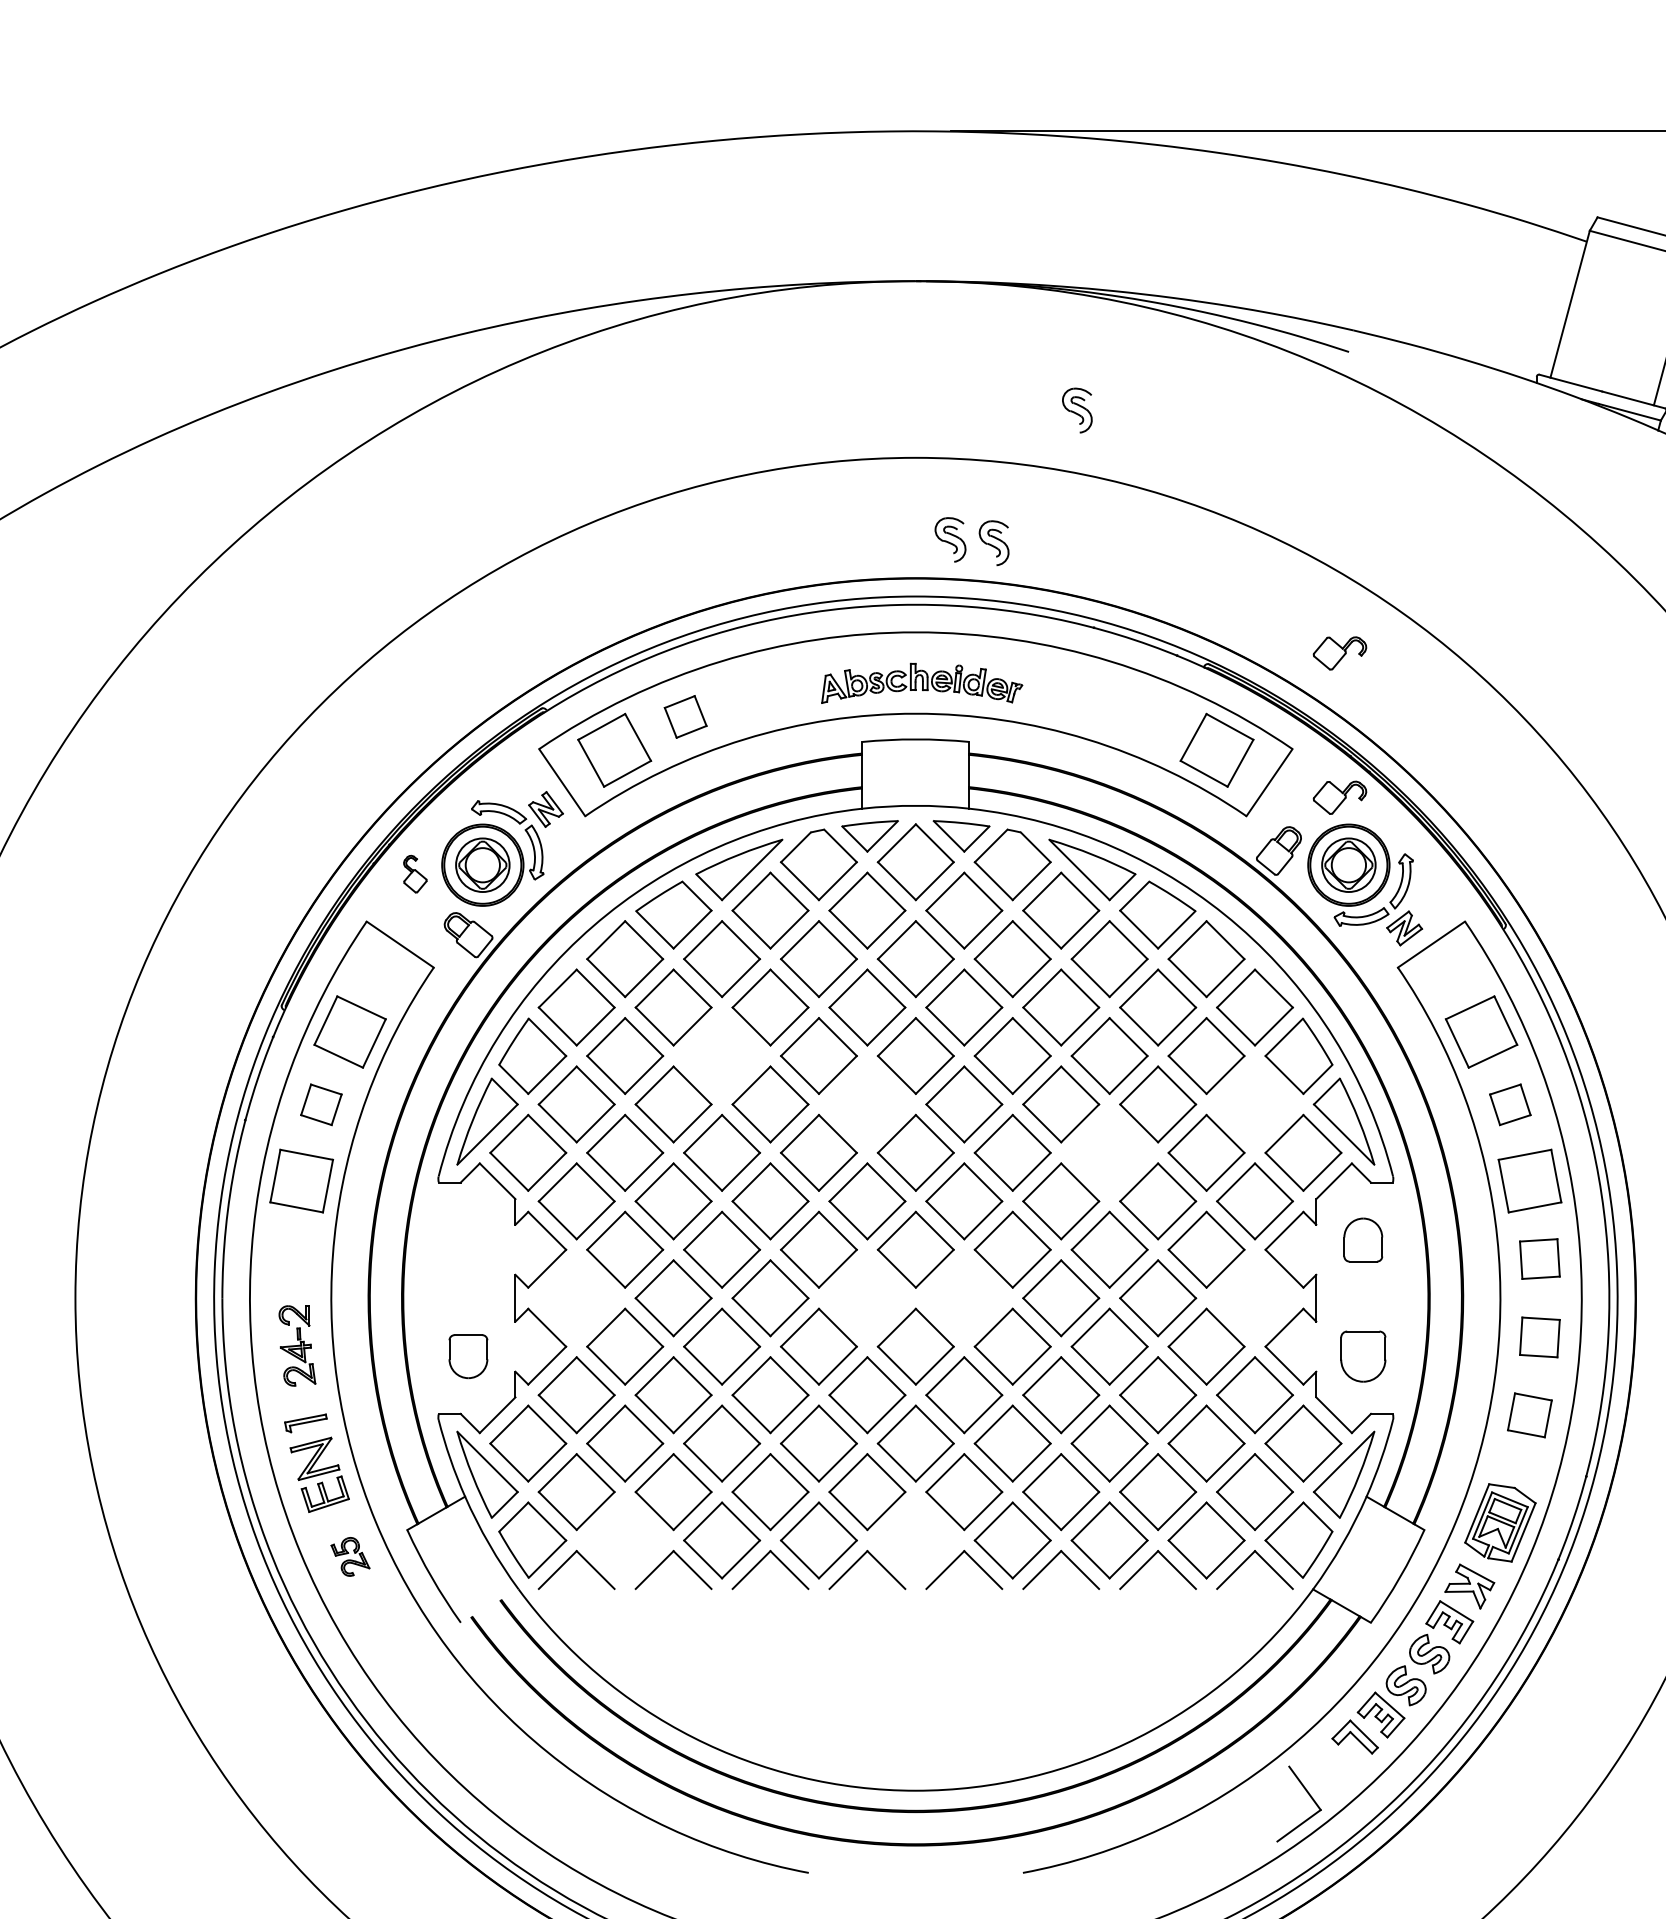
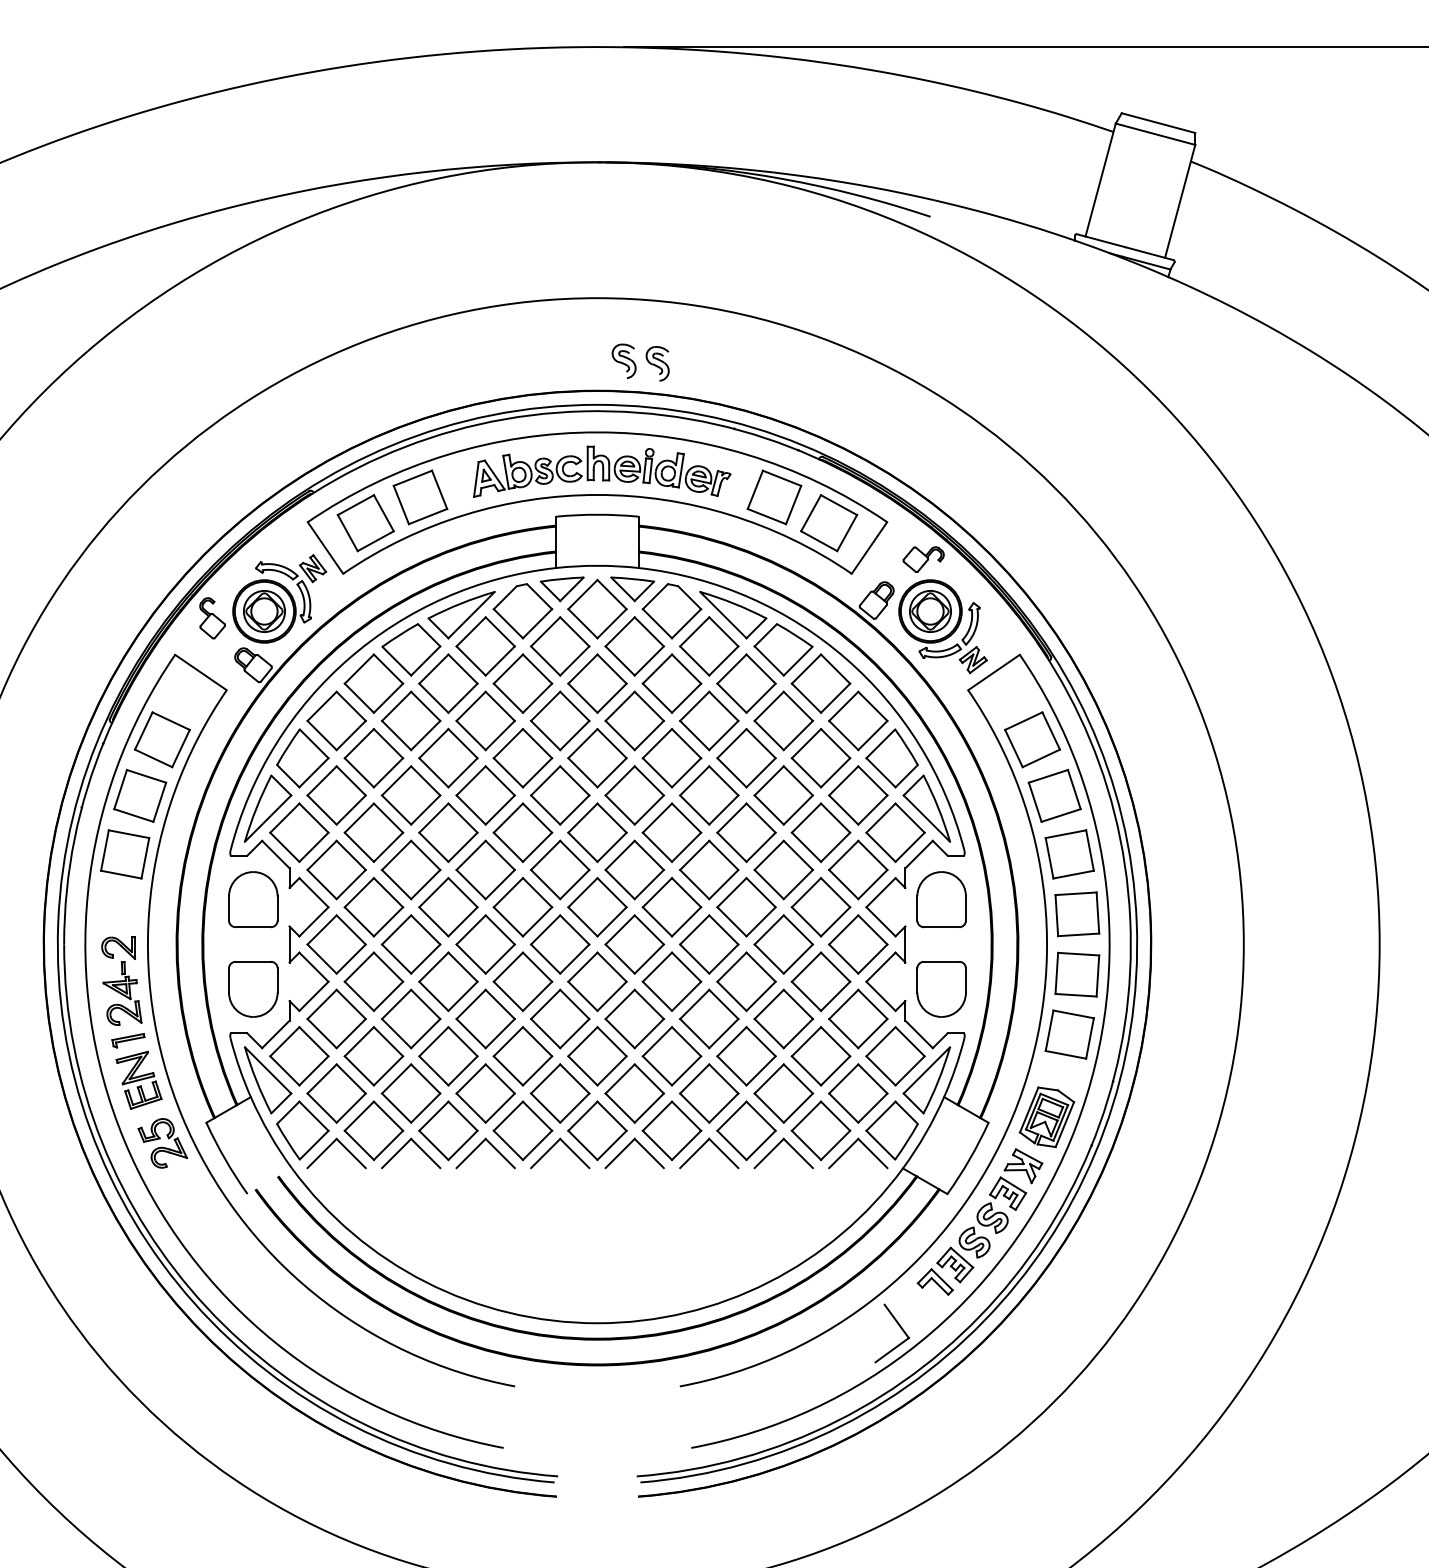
part: (1077, 410) -> (721, 261), removed
part: (1339, 653) -> (923, 448), removed
part: (922, 683) -> (602, 471), size x1.67
part: (685, 717) -> (420, 497), size x1.67
part: (1146, 717) -> (774, 497), added
part: (415, 874) -> (212, 618), size x1.43
part: (722, 1055) -> (448, 757), added
part: (321, 1104) -> (140, 795), size x1.67
part: (867, 1104) -> (560, 795), added
part: (1255, 1104) -> (858, 795), added
part: (1510, 1104) -> (1054, 795), size x1.67
part: (1109, 1152) -> (746, 832), added
part: (468, 1239) -> (253, 899), added
part: (1363, 1239) -> (941, 899), size x1.67
part: (1540, 1259) -> (1077, 914), size x1.43
part: (576, 1298) -> (336, 944), added
part: (867, 1298) -> (560, 944), added
part: (963, 1298) -> (634, 944), added
part: (1255, 1298) -> (858, 944), added
part: (1540, 1337) -> (1077, 974), size x1.43
part: (296, 1345) -> (121, 980), size x1.43
part: (468, 1356) -> (253, 989), size x1.67
part: (1363, 1356) -> (941, 989), size x1.43
part: (1529, 1415) -> (1069, 1034), size x1.43
part: (624, 1540) -> (373, 1130), added
part: (915, 1540) -> (597, 1130), added
part: (350, 1557) -> (162, 1143), size x1.67

